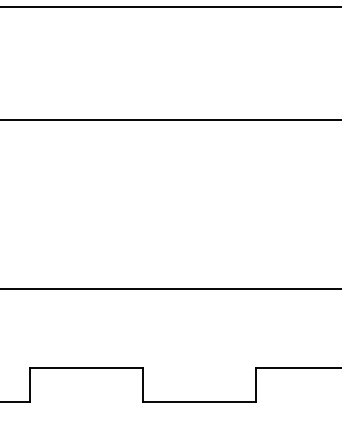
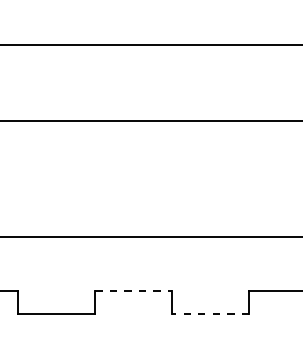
line: (87, 368) -> (134, 290), solid -> dashed
line: (199, 402) -> (210, 313), solid -> dashed

